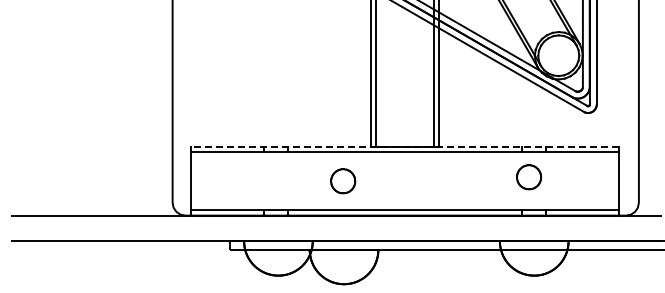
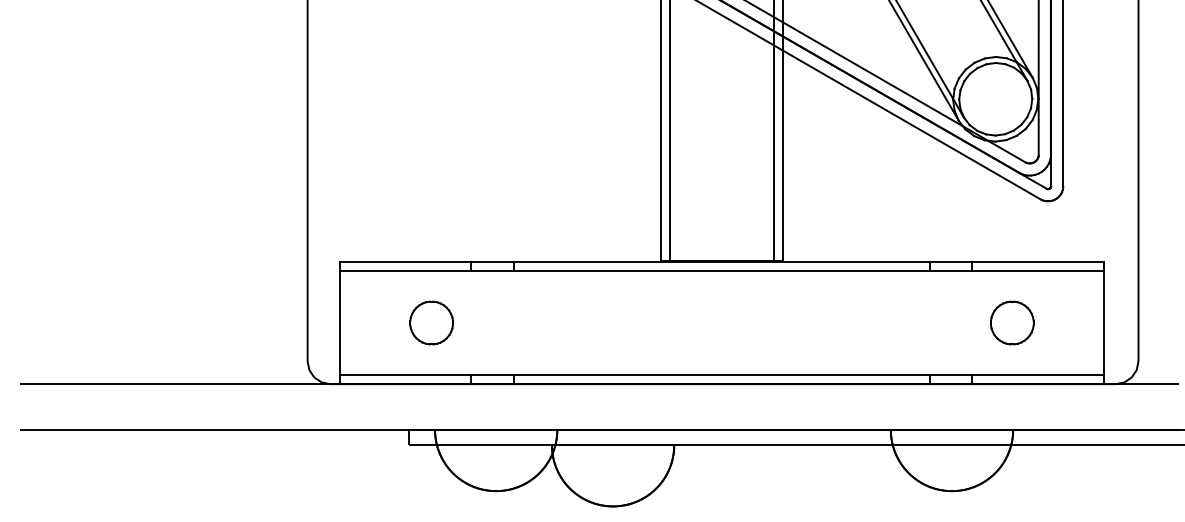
line: (404, 147) -> (720, 262), dashed -> solid
part: (529, 177) -> (1013, 323), moved
part: (343, 181) -> (432, 323), moved

